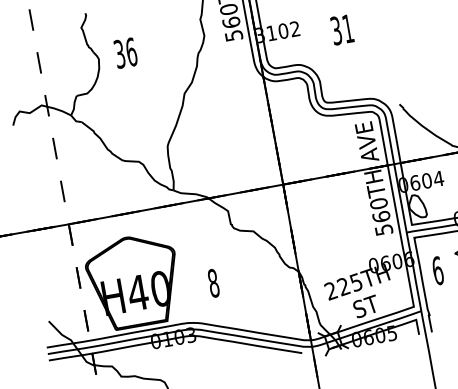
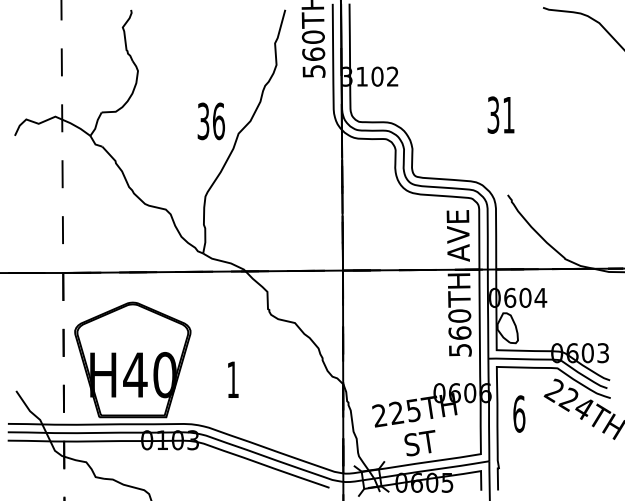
text: (341, 29) -> (500, 114), moved
text: (125, 53) -> (210, 121), moved
text: (213, 283) -> (233, 379), 8 -> 1

